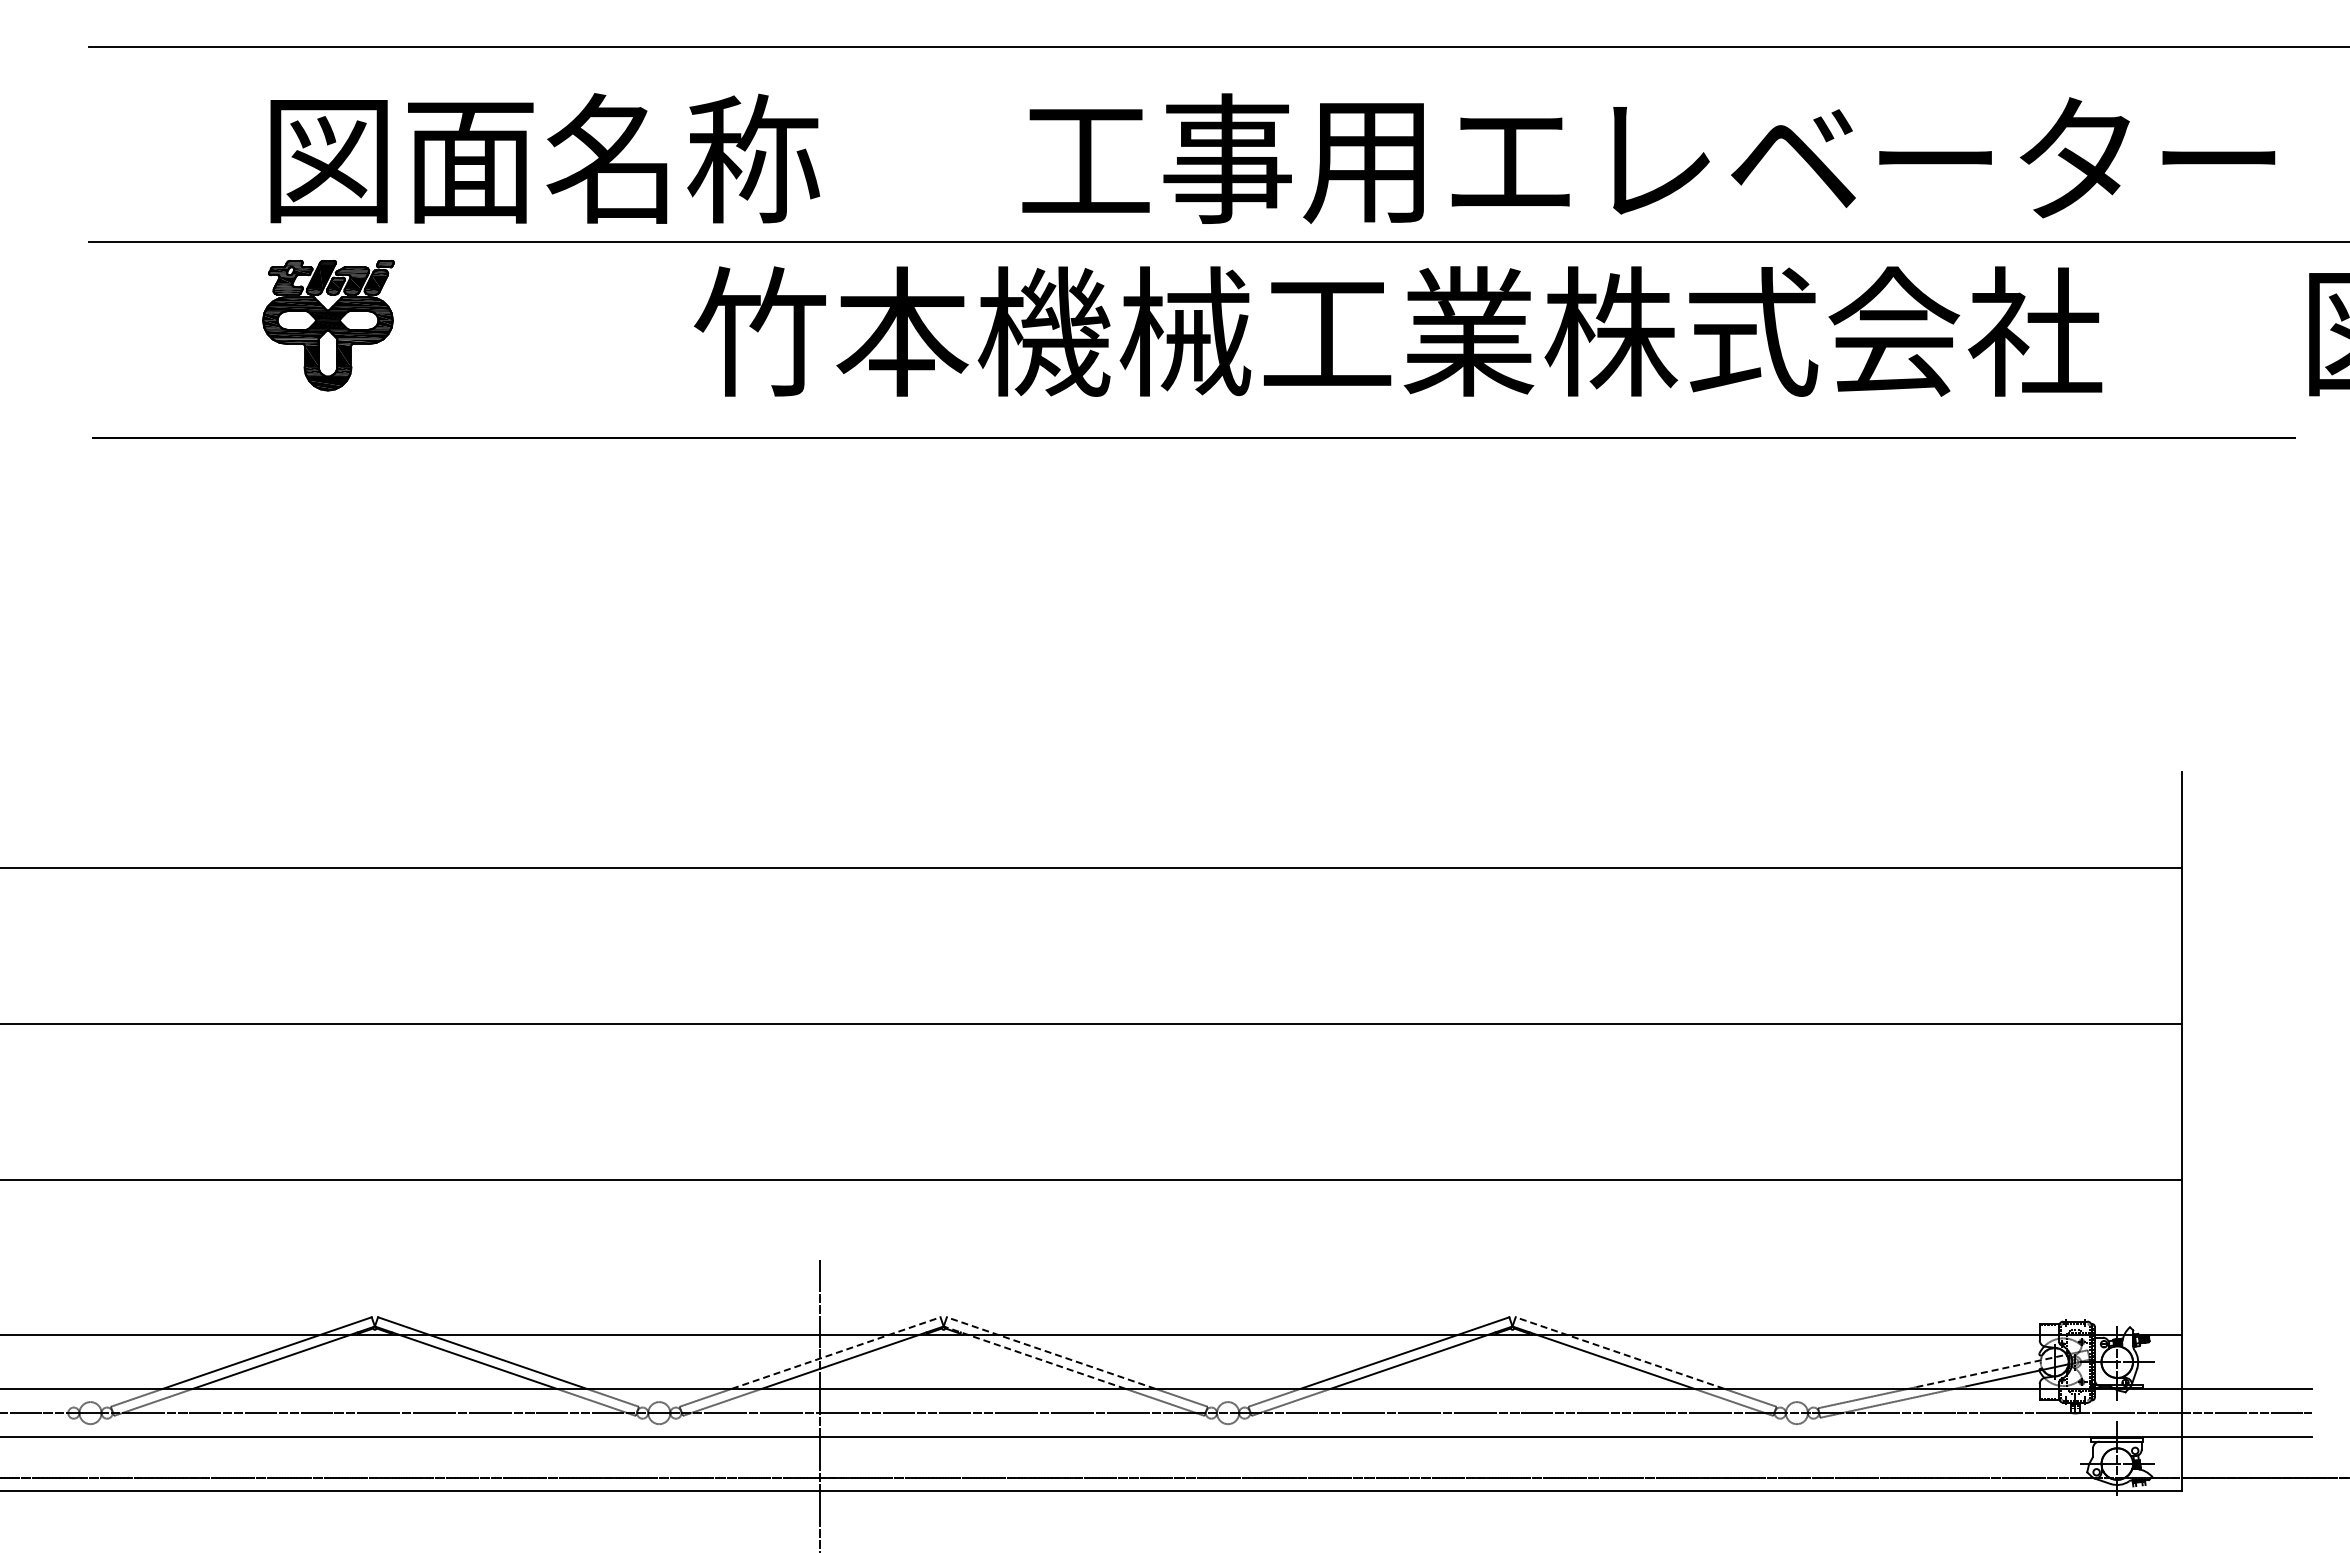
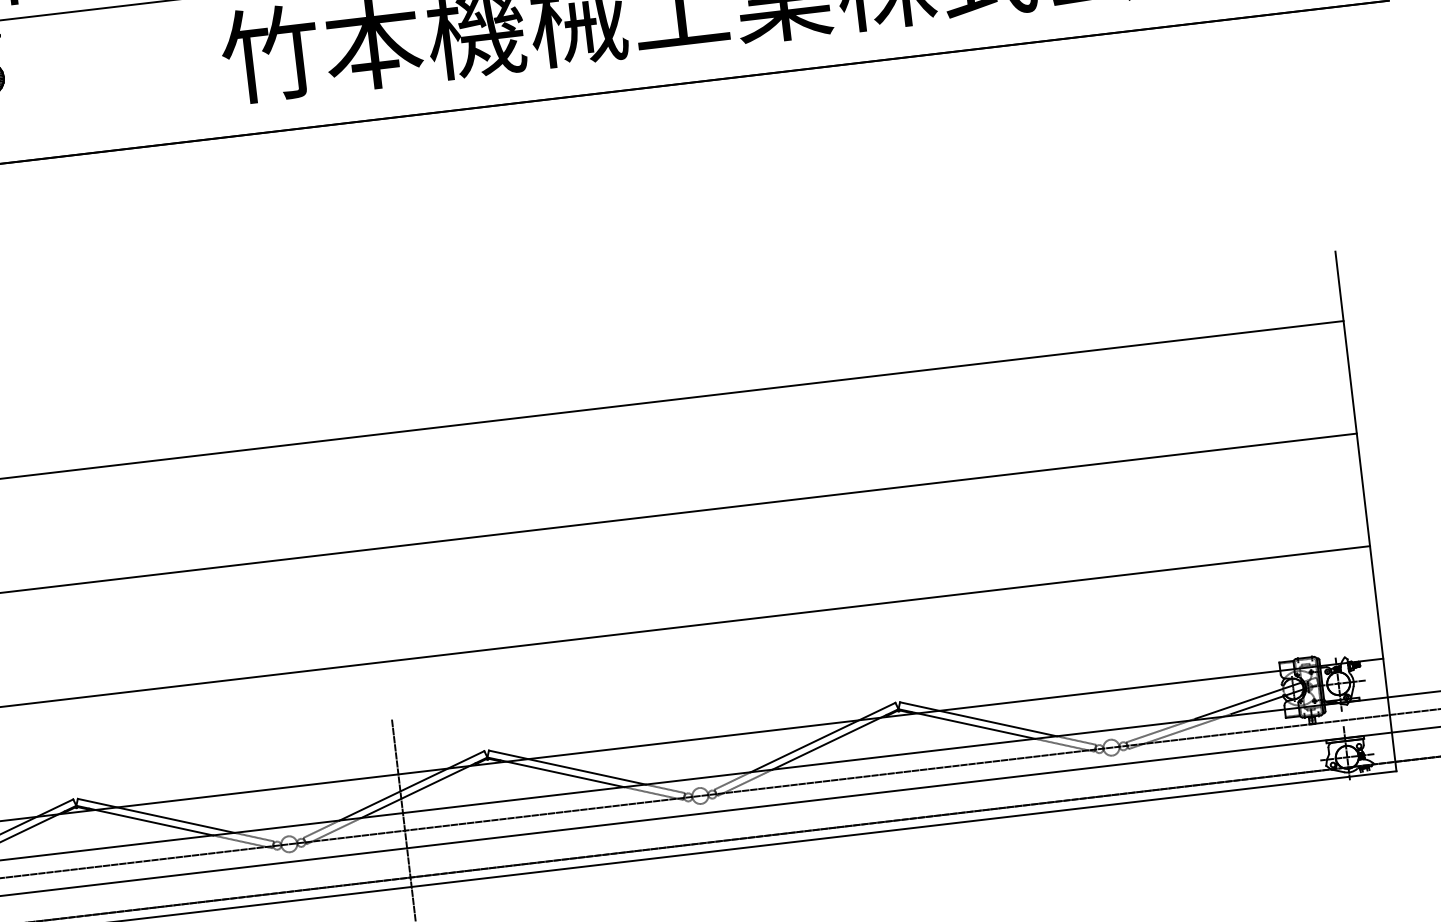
line: (836, 1352) -> (412, 785), dashed -> solid
line: (1050, 1352) -> (566, 767), dashed -> solid
line: (1619, 1352) -> (978, 718), dashed -> solid
line: (1034, 1357) -> (555, 772), dashed -> solid
line: (1991, 1370) -> (1248, 700), dashed -> solid

